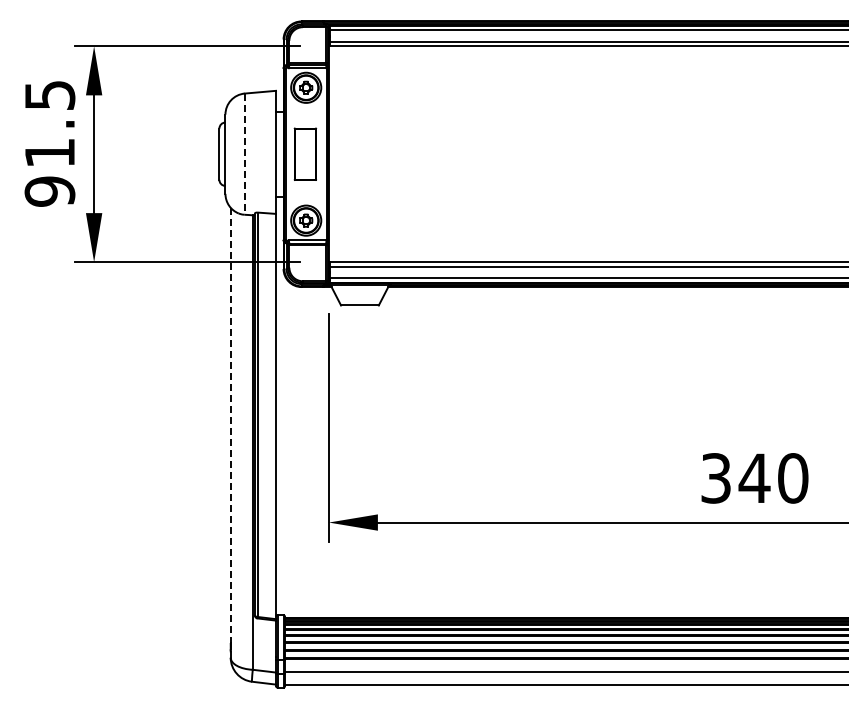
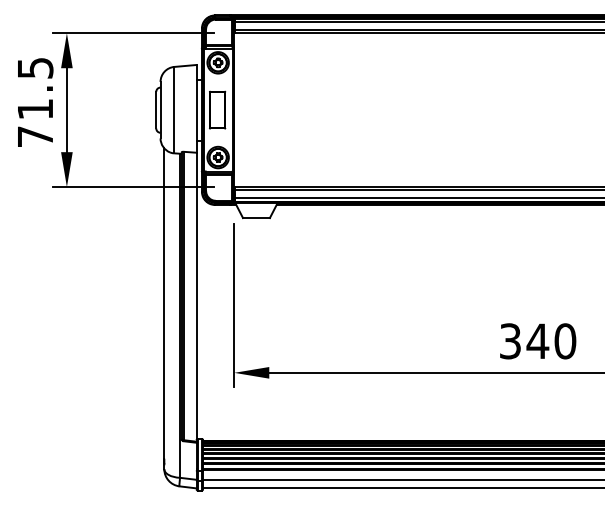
line: (244, 154) -> (174, 110), dashed -> solid
text: (49, 191) -> (35, 136), 91.5 -> 71.5
line: (230, 425) -> (164, 303), dashed -> solid

